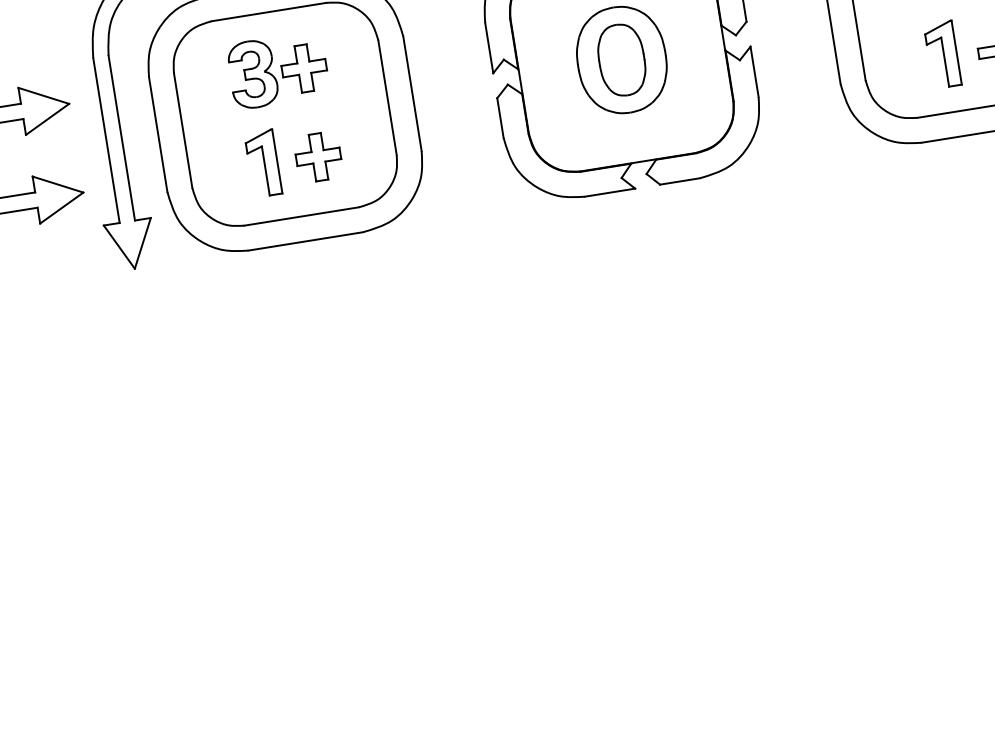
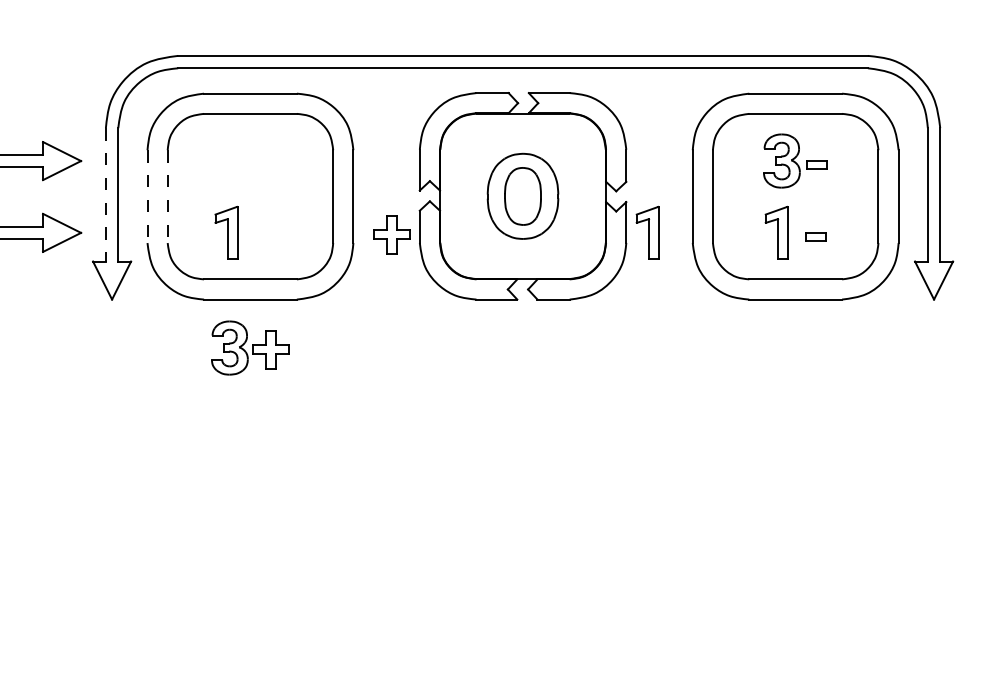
part: (278, 69) -> (250, 347), moved
part: (782, 80) -> (647, 232), added
line: (183, 131) -> (167, 197), solid -> dashed
line: (158, 135) -> (147, 197), solid -> dashed
line: (105, 140) -> (105, 194), solid -> dashed
part: (317, 157) -> (391, 234), moved

